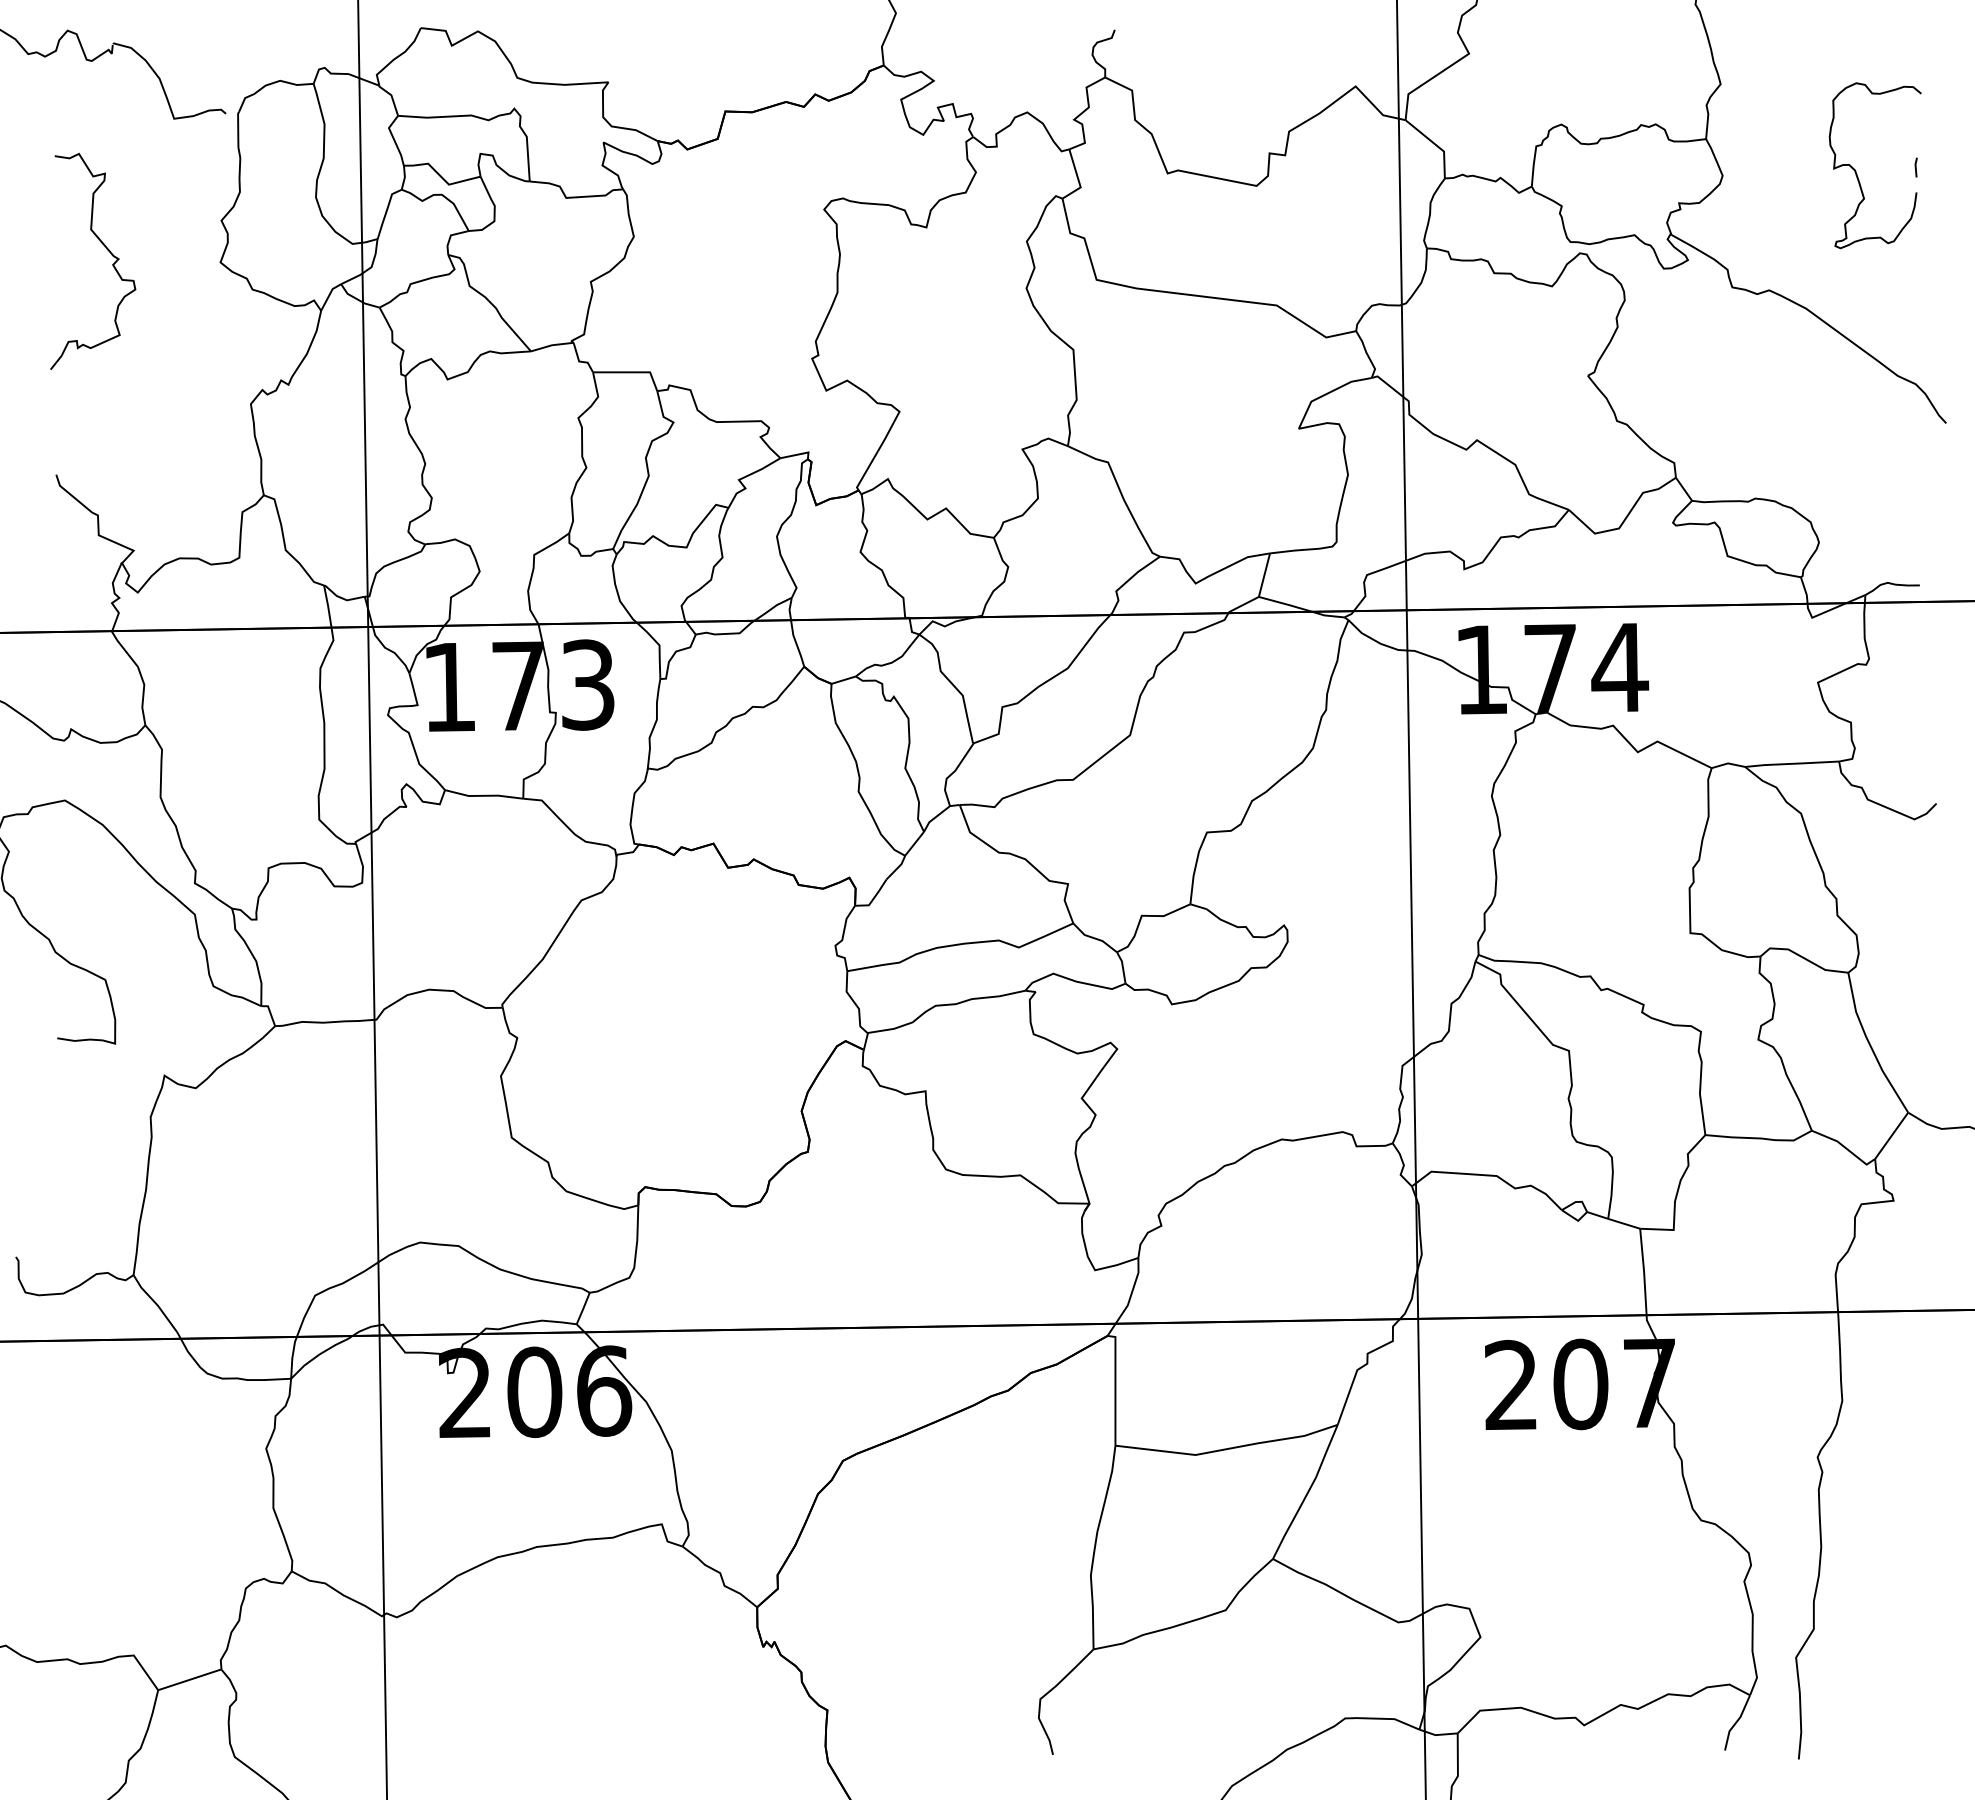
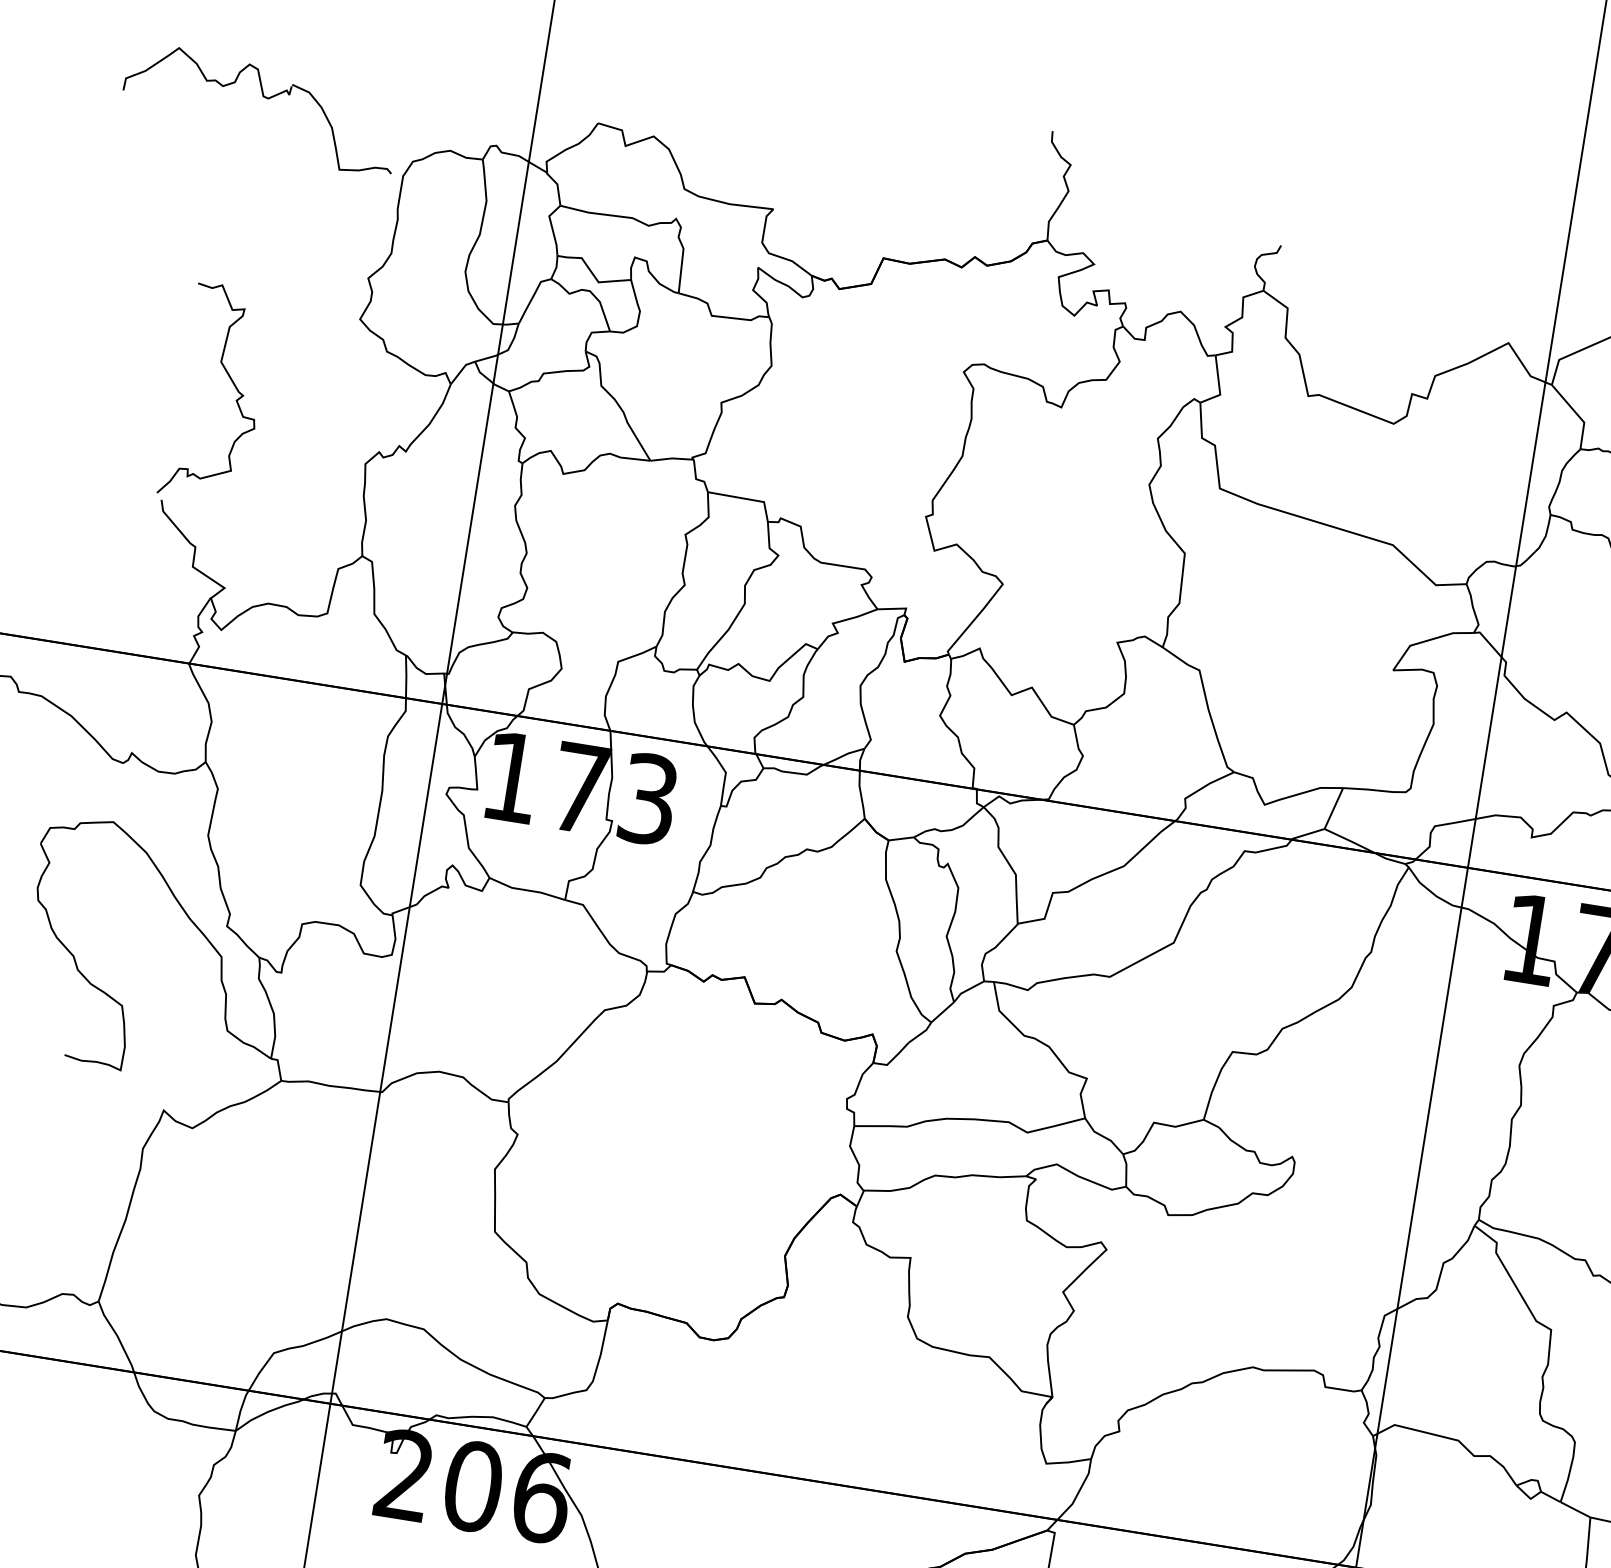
curve: (105, 248) -> (232, 383), moved

